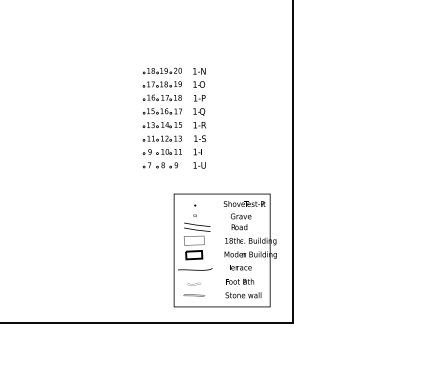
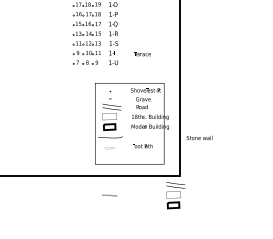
text: (240, 267) -> (142, 54), moved
line: (193, 295) -> (109, 195), moved
text: (243, 295) -> (199, 138), moved
part: (286, 350) -> (175, 195), added

